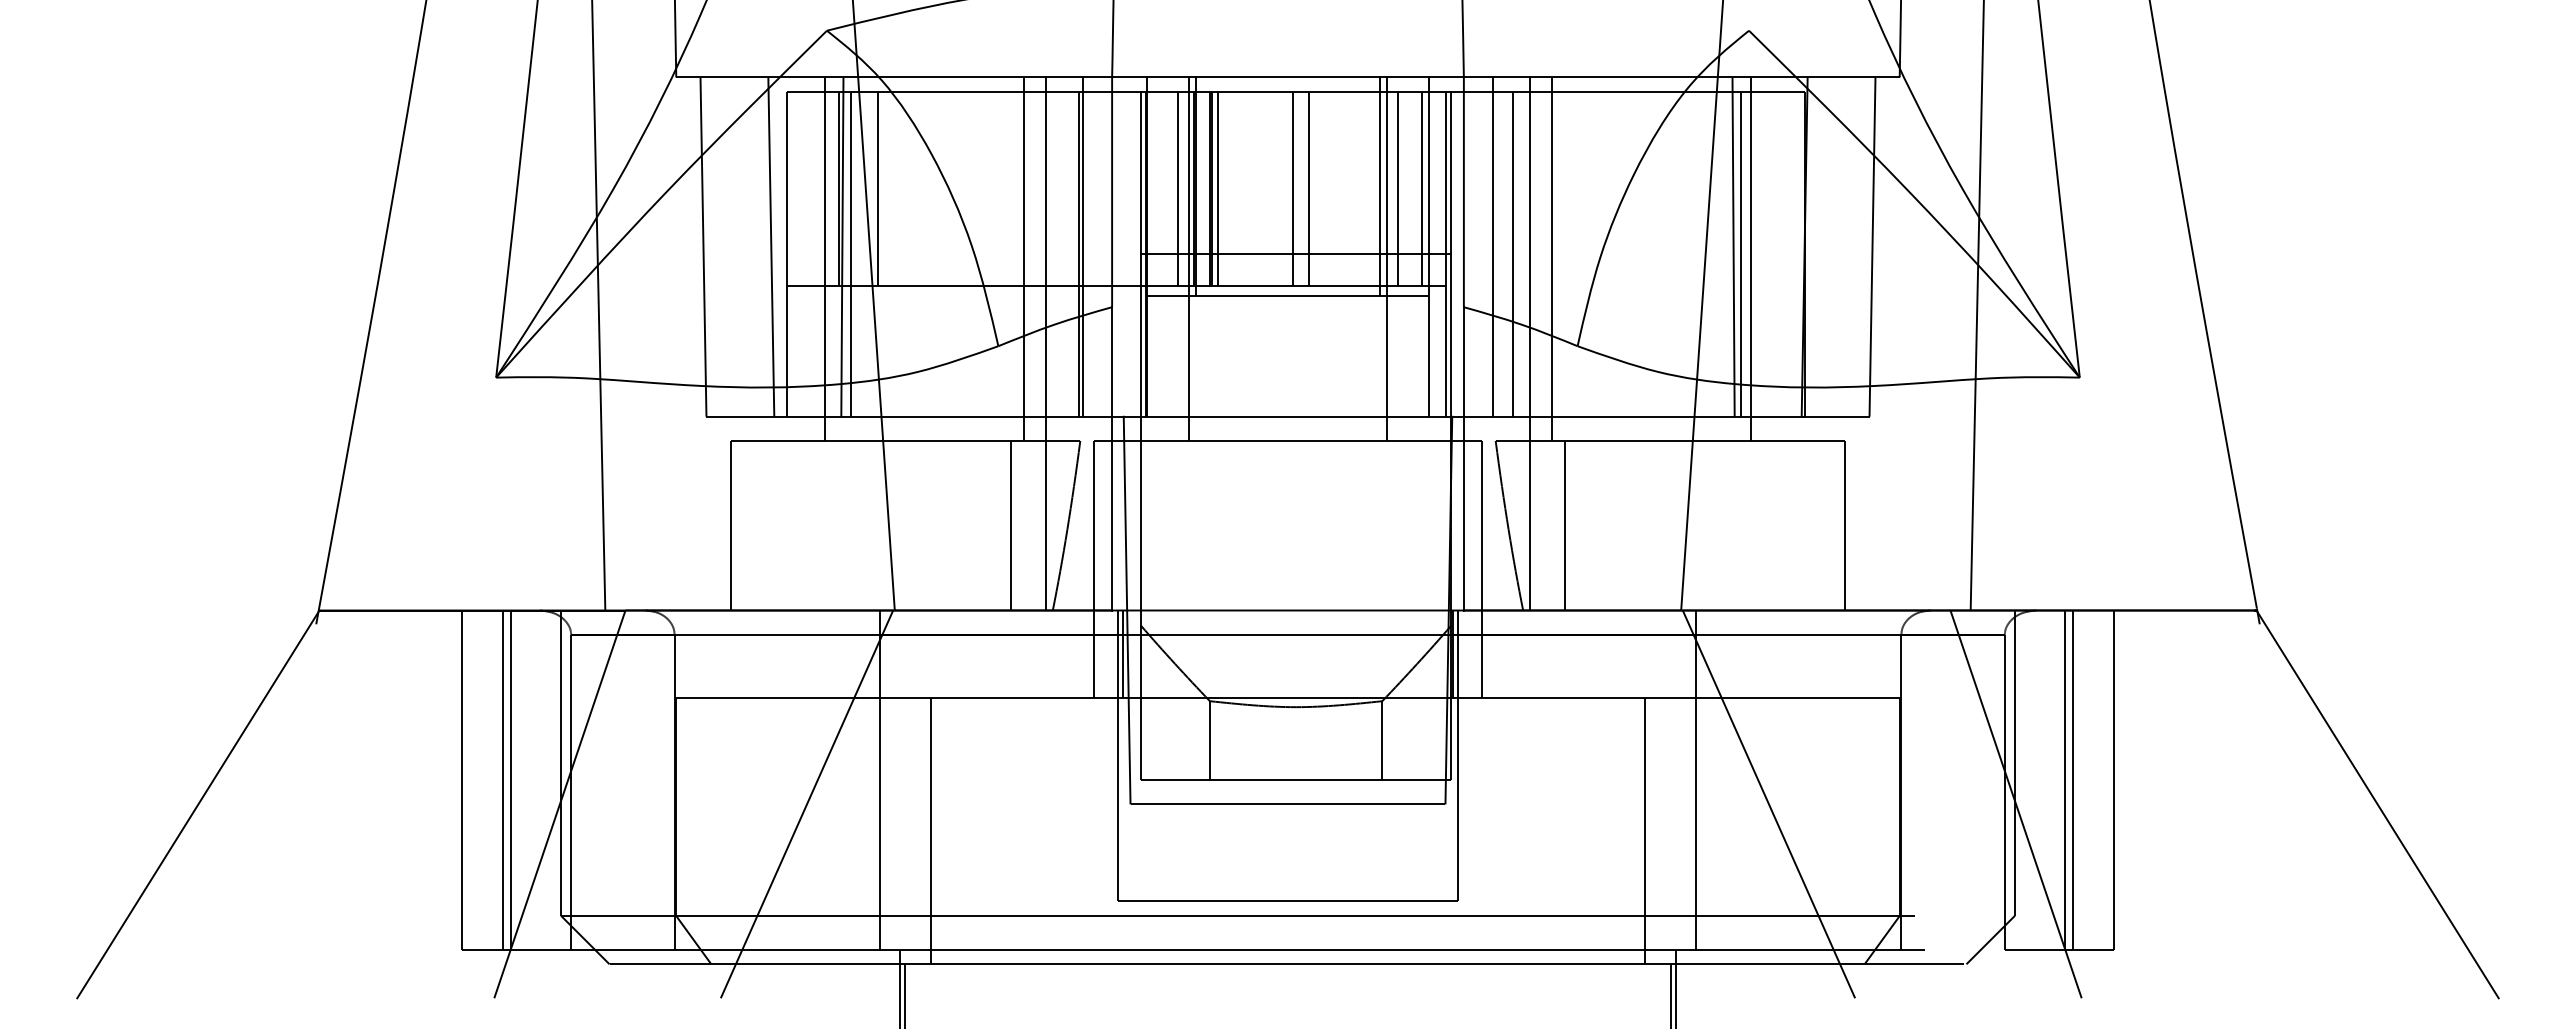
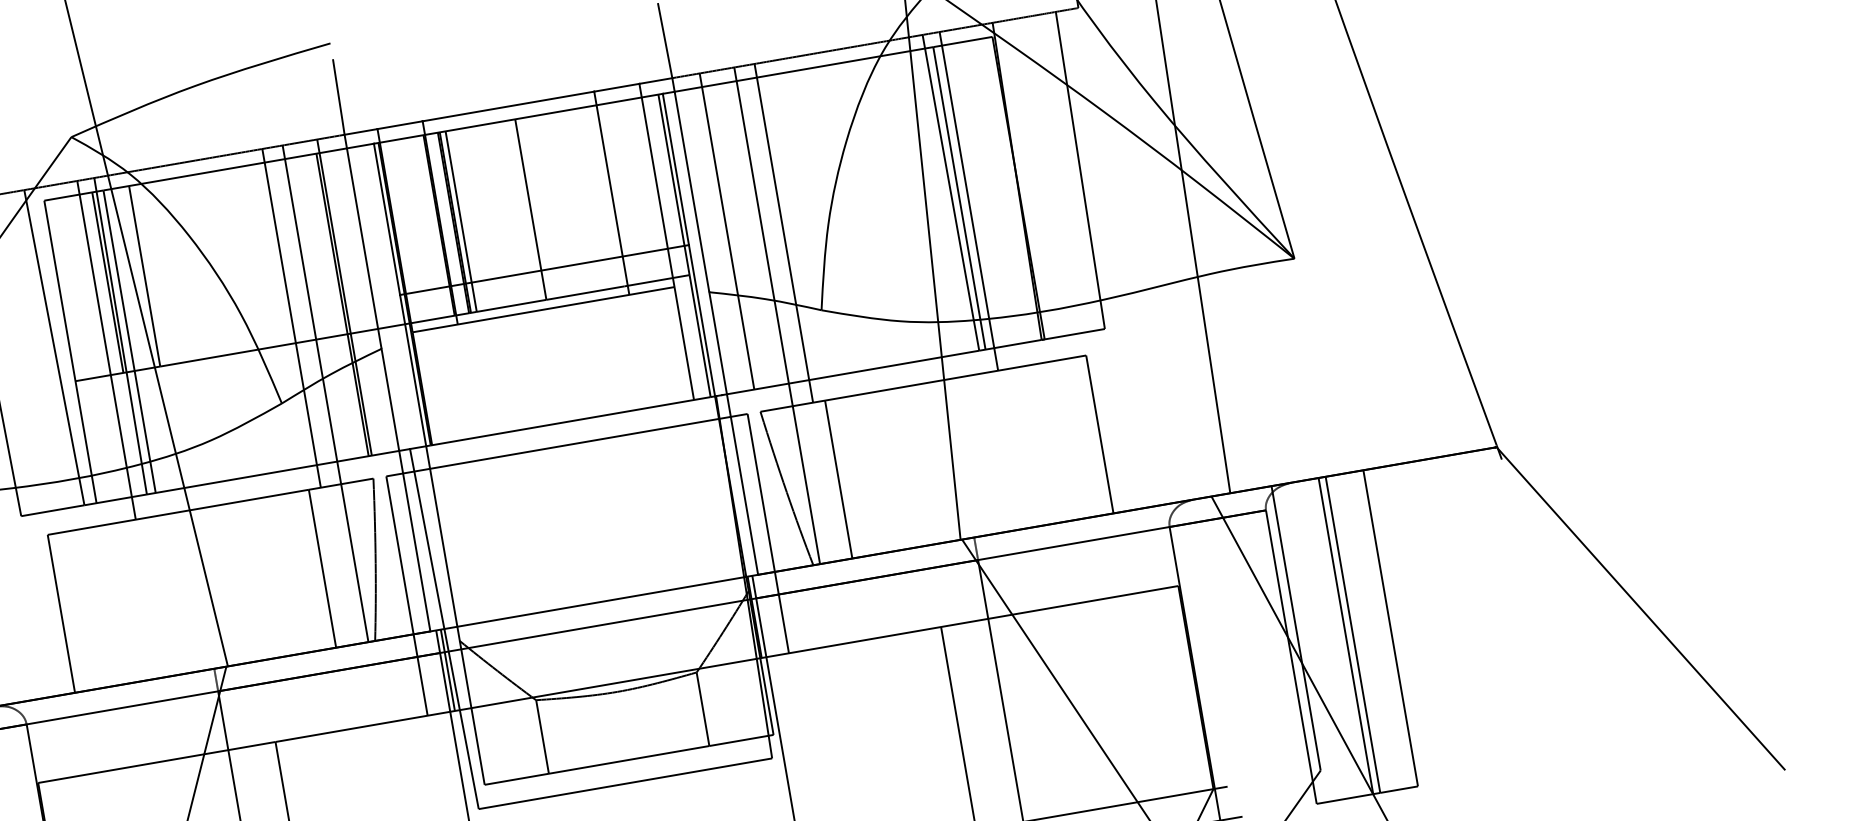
line: (1177, 188) -> (423, 227), removed
line: (1308, 188) -> (545, 206), removed
line: (1397, 188) -> (628, 192), removed
line: (1422, 188) -> (651, 188), removed
line: (1513, 254) -> (747, 235), removed
line: (1188, 258) -> (444, 291), removed
line: (1387, 258) -> (630, 259), removed

